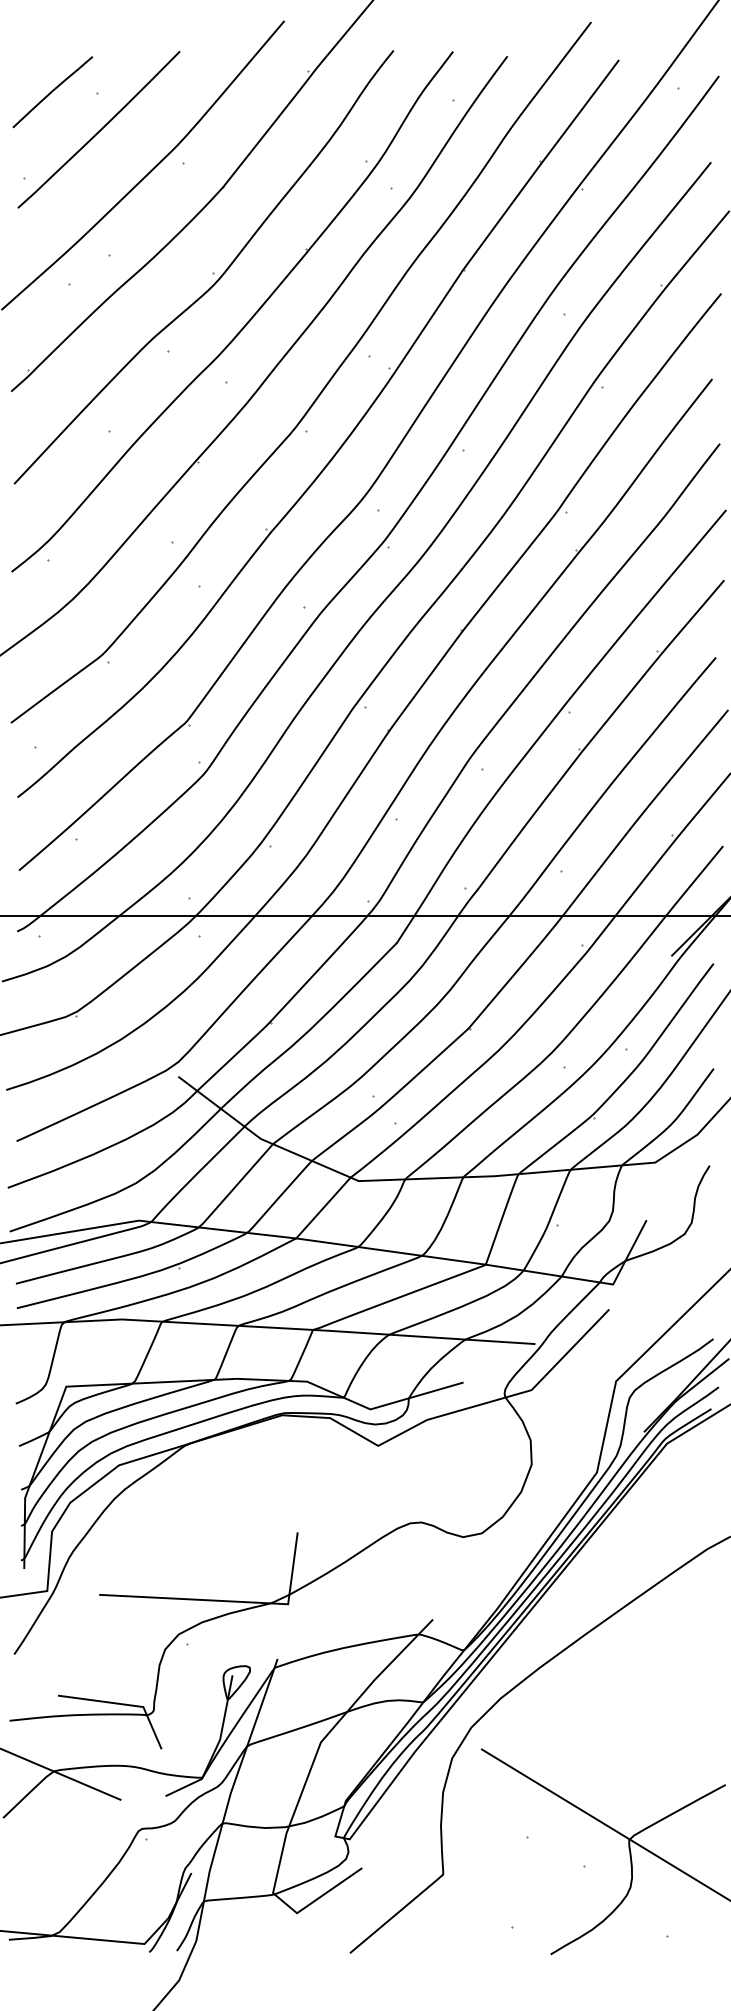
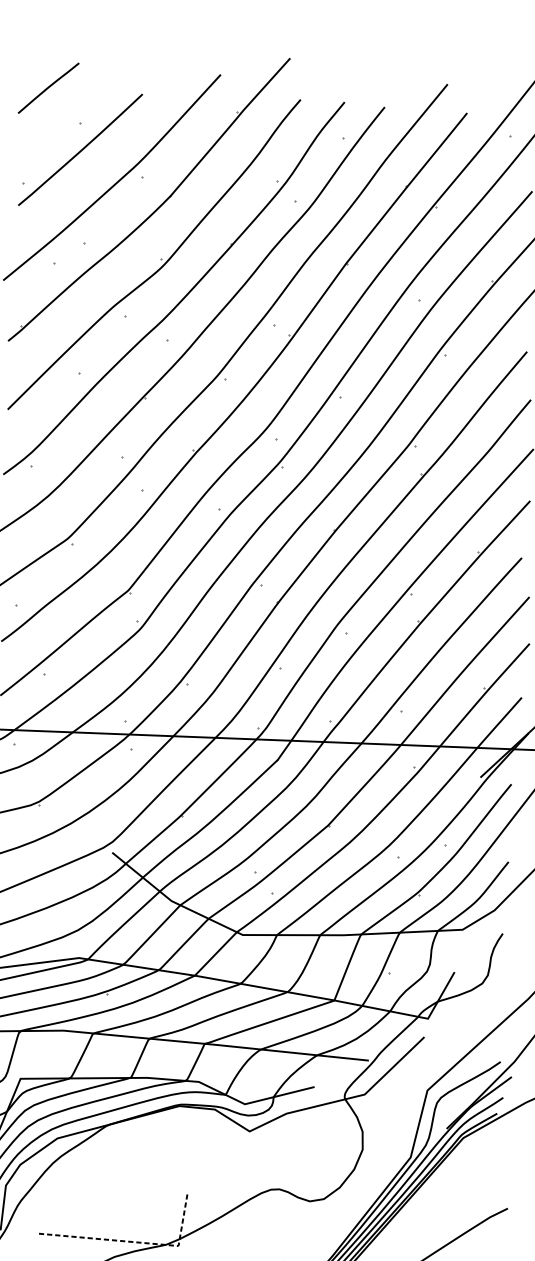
curve: (52, 92) -> (48, 88), moved
line: (230, 1601) -> (135, 1242), solid -> dashed

